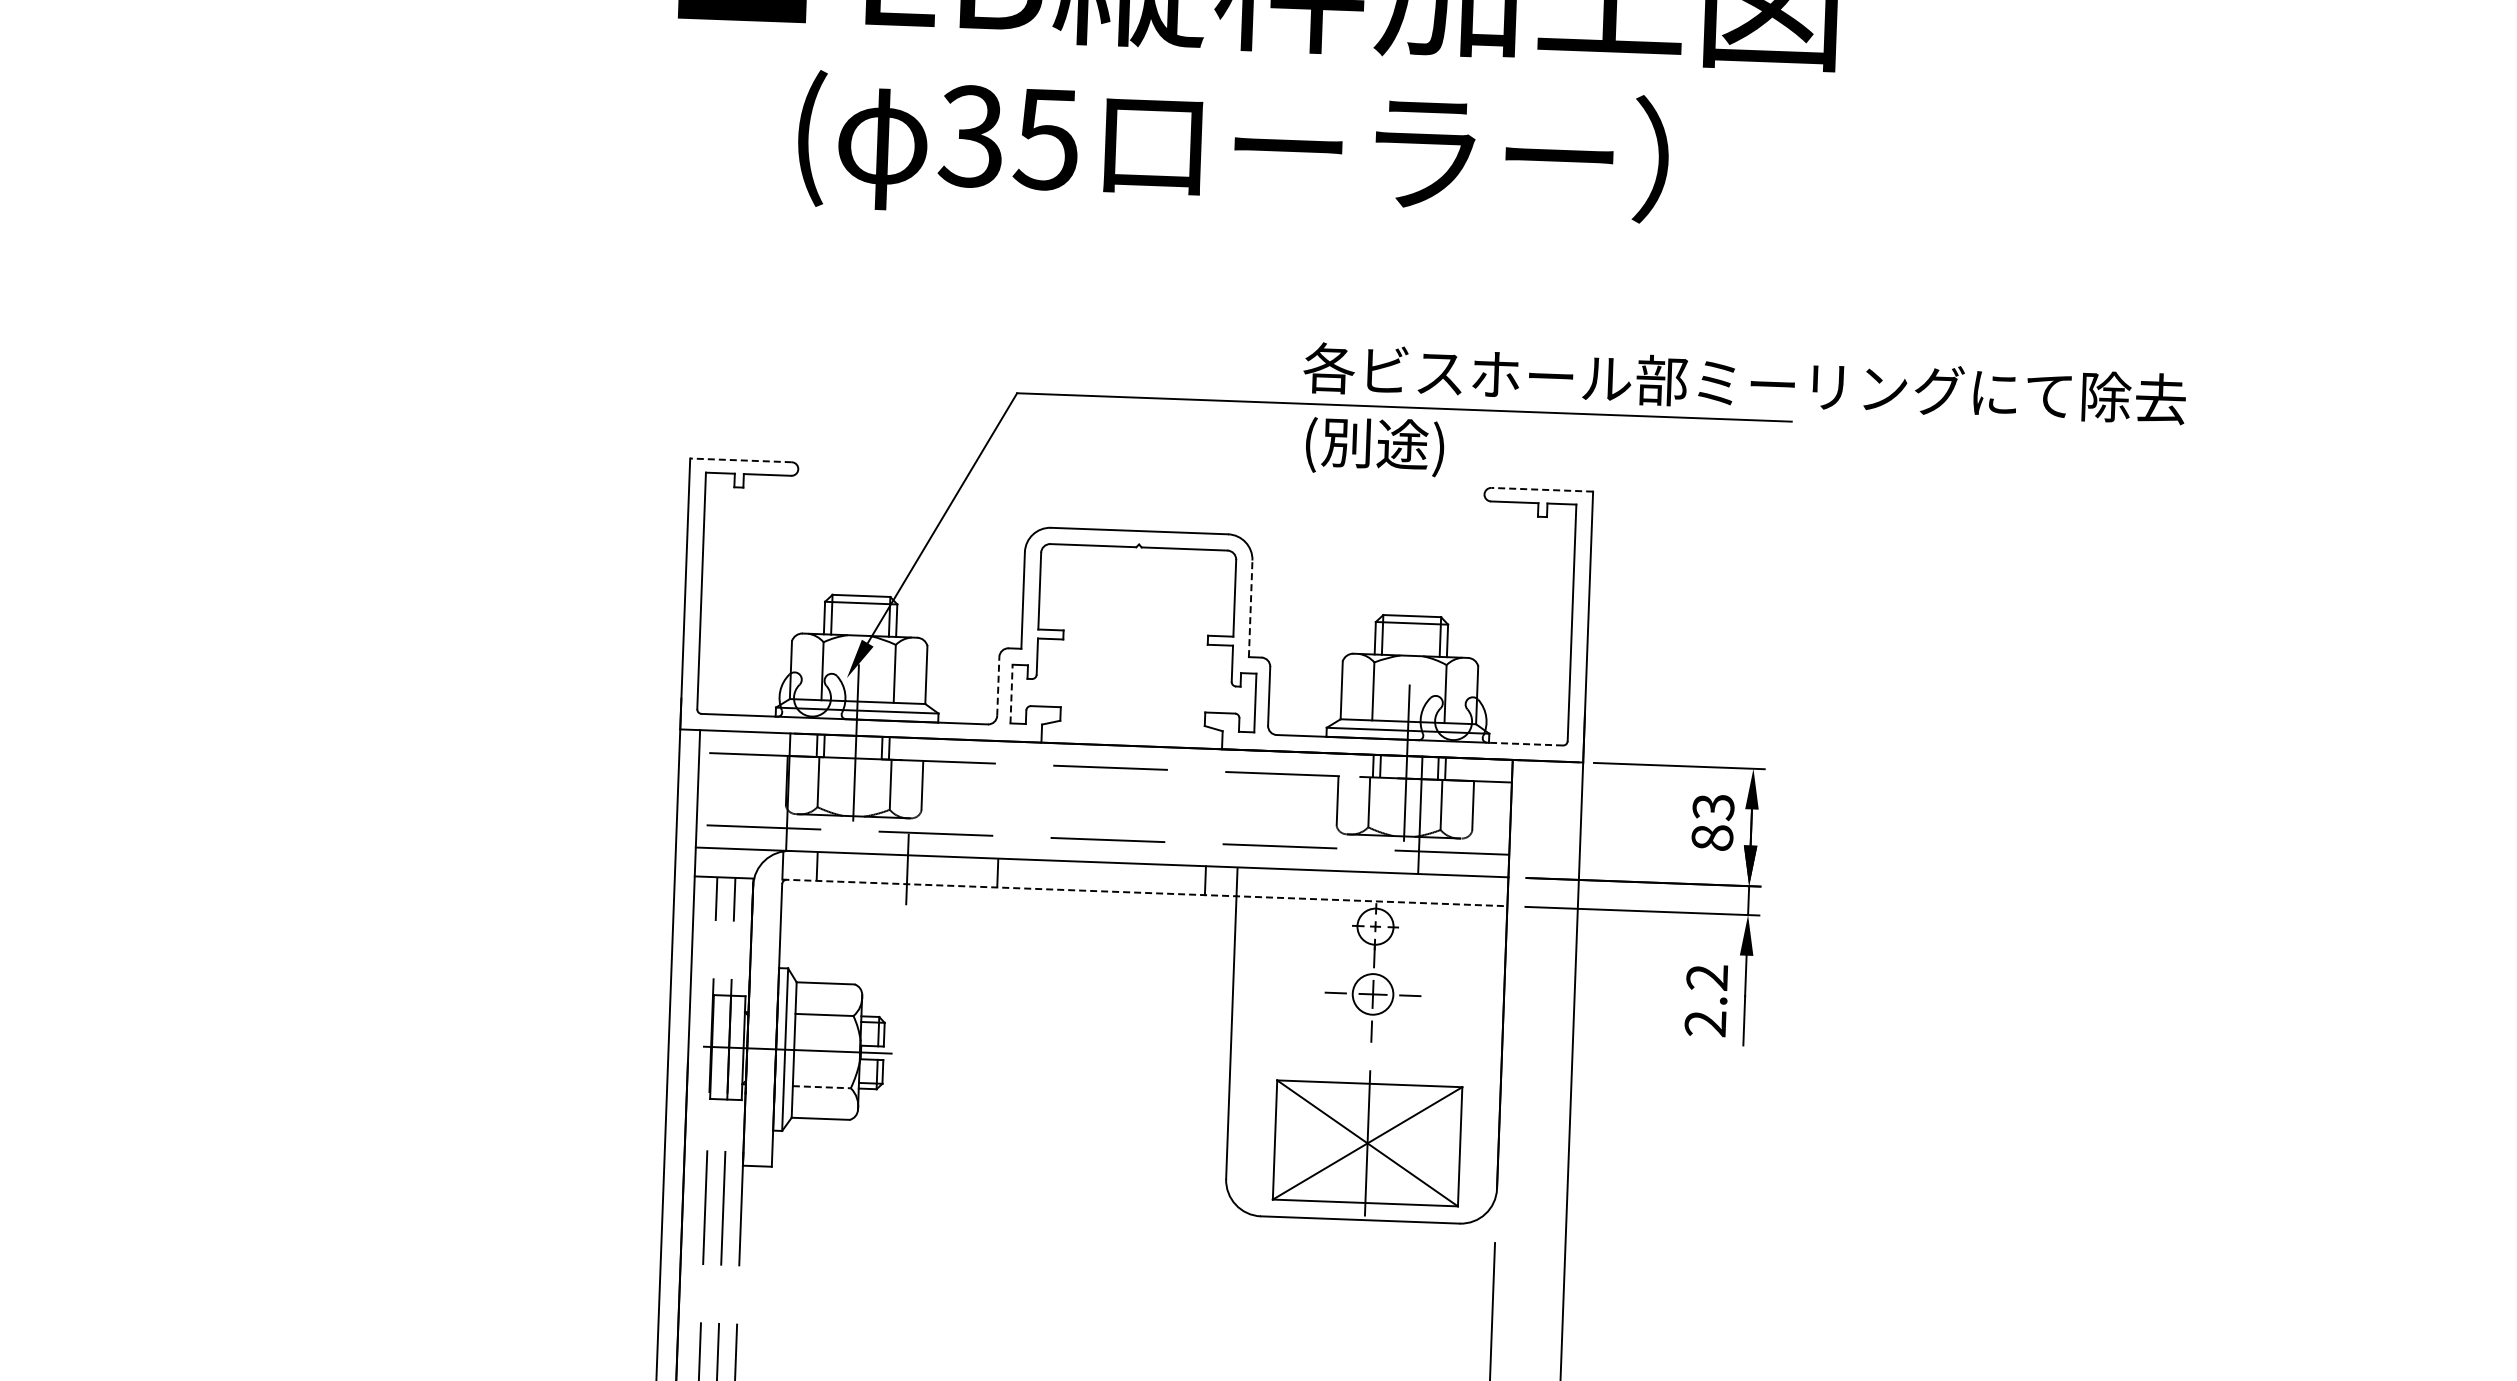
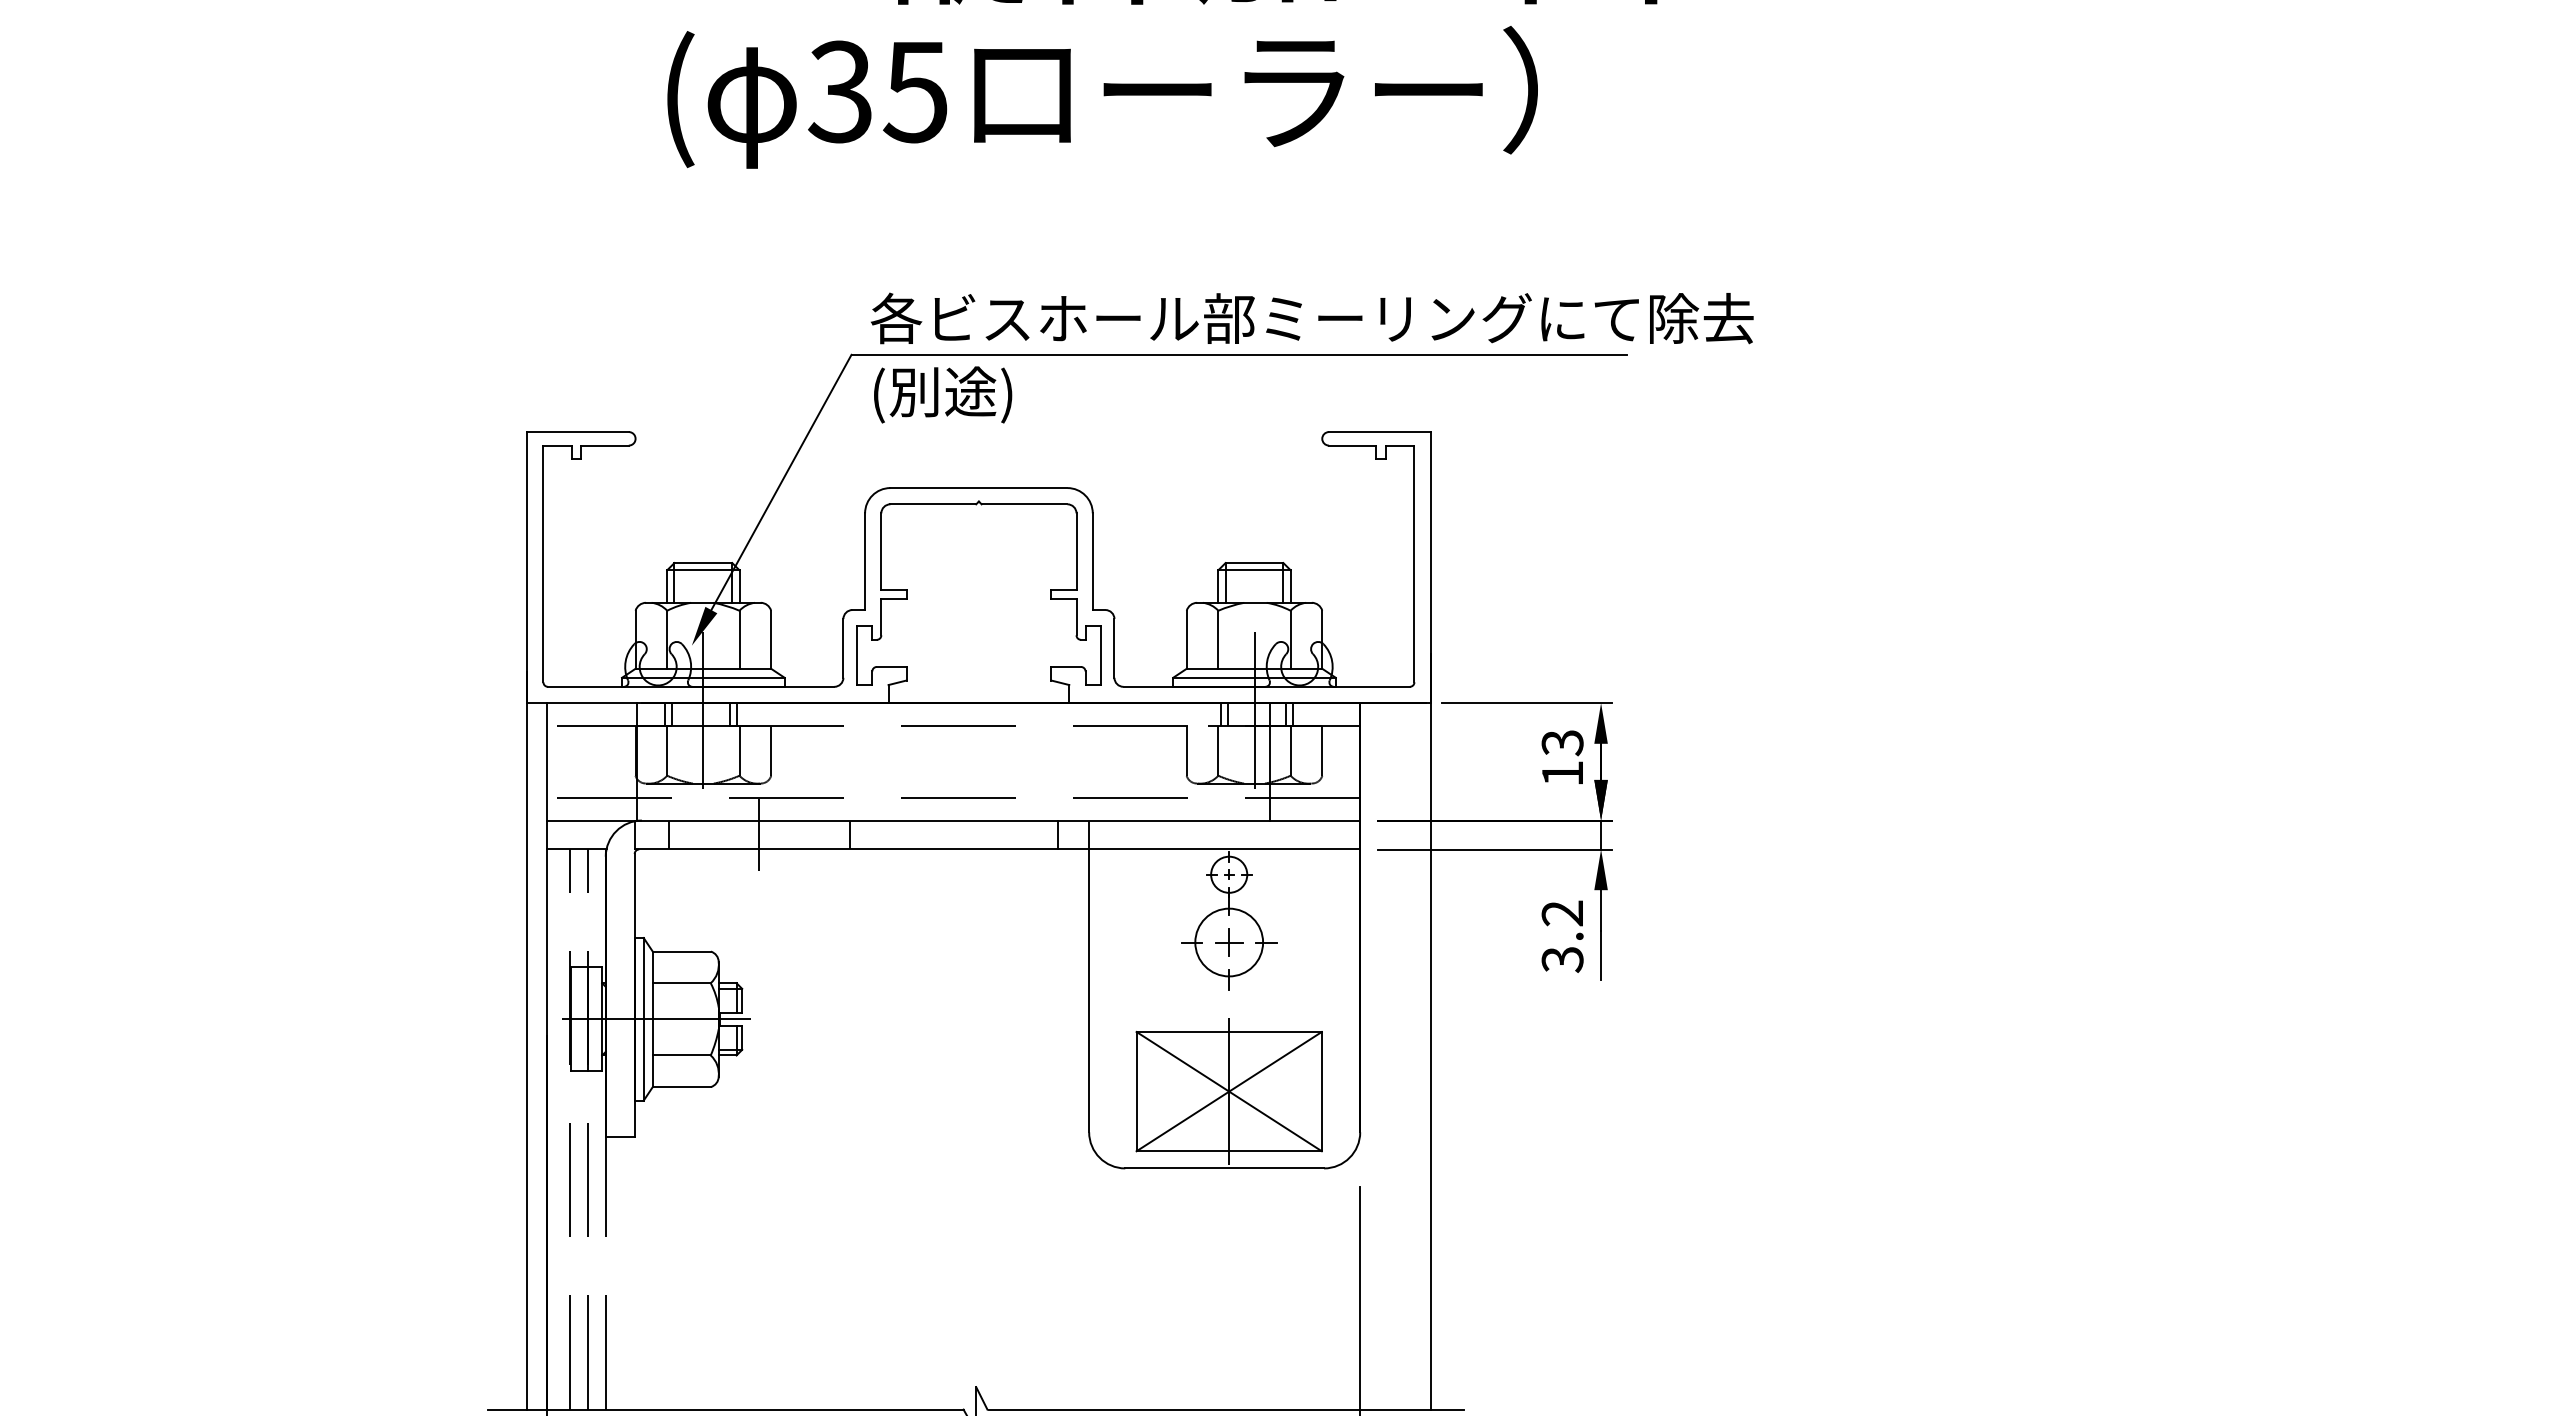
text: (1233, 151) -> (1102, 97), moved
text: (1744, 383) -> (1312, 318), moved
text: (1375, 446) -> (943, 394), moved
line: (740, 460) -> (577, 432), dashed -> solid
line: (1541, 490) -> (1379, 432), dashed -> solid
line: (1250, 608) -> (1092, 561), dashed -> solid
line: (998, 685) -> (843, 647), dashed -> solid
line: (1011, 693) -> (856, 655), dashed -> solid
line: (1524, 743) -> (1371, 686), dashed -> solid
text: (1712, 837) -> (1562, 773), 83 -> 13
line: (1144, 892) -> (997, 849), dashed -> solid
circle: (1373, 994) -> (1229, 942), size x1.67
text: (1705, 1023) -> (1562, 959), 2.2 -> 3.2
line: (822, 1087) -> (682, 1055), dashed -> solid

